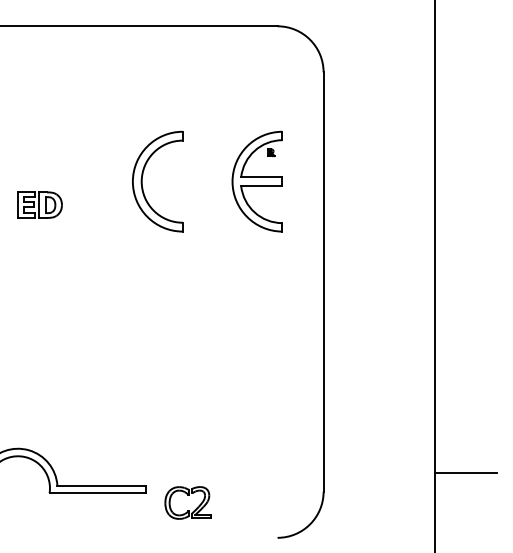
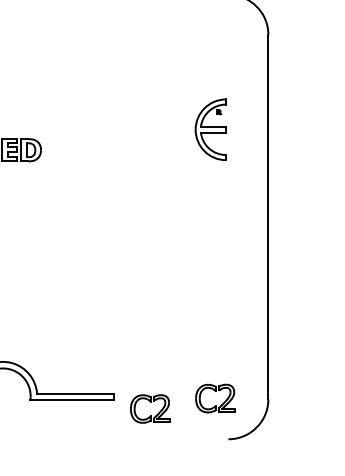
part: (142, 181) -> (111, 129), removed
part: (256, 181) -> (210, 129), size x0.7
part: (262, 483) -> (215, 392), added

